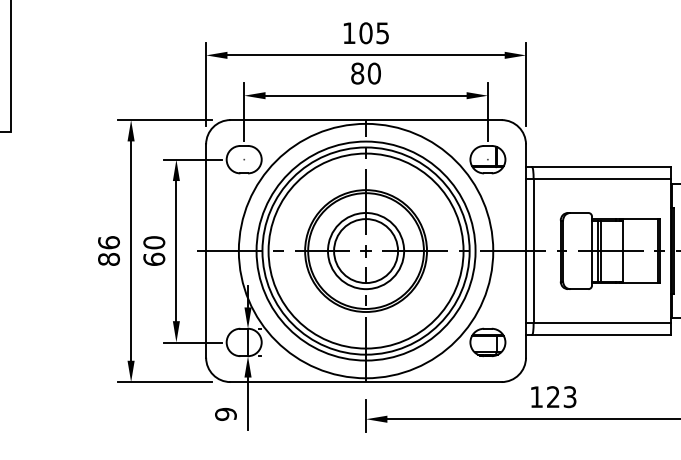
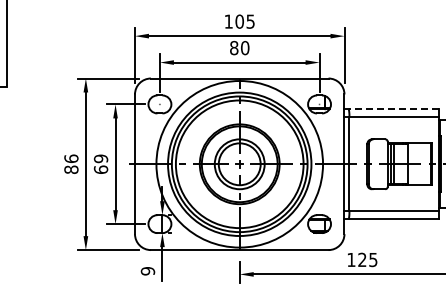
line: (600, 167) -> (393, 109), solid -> dashed
text: (154, 242) -> (101, 158), 60 -> 69
text: (570, 396) -> (373, 259), 123 -> 125

